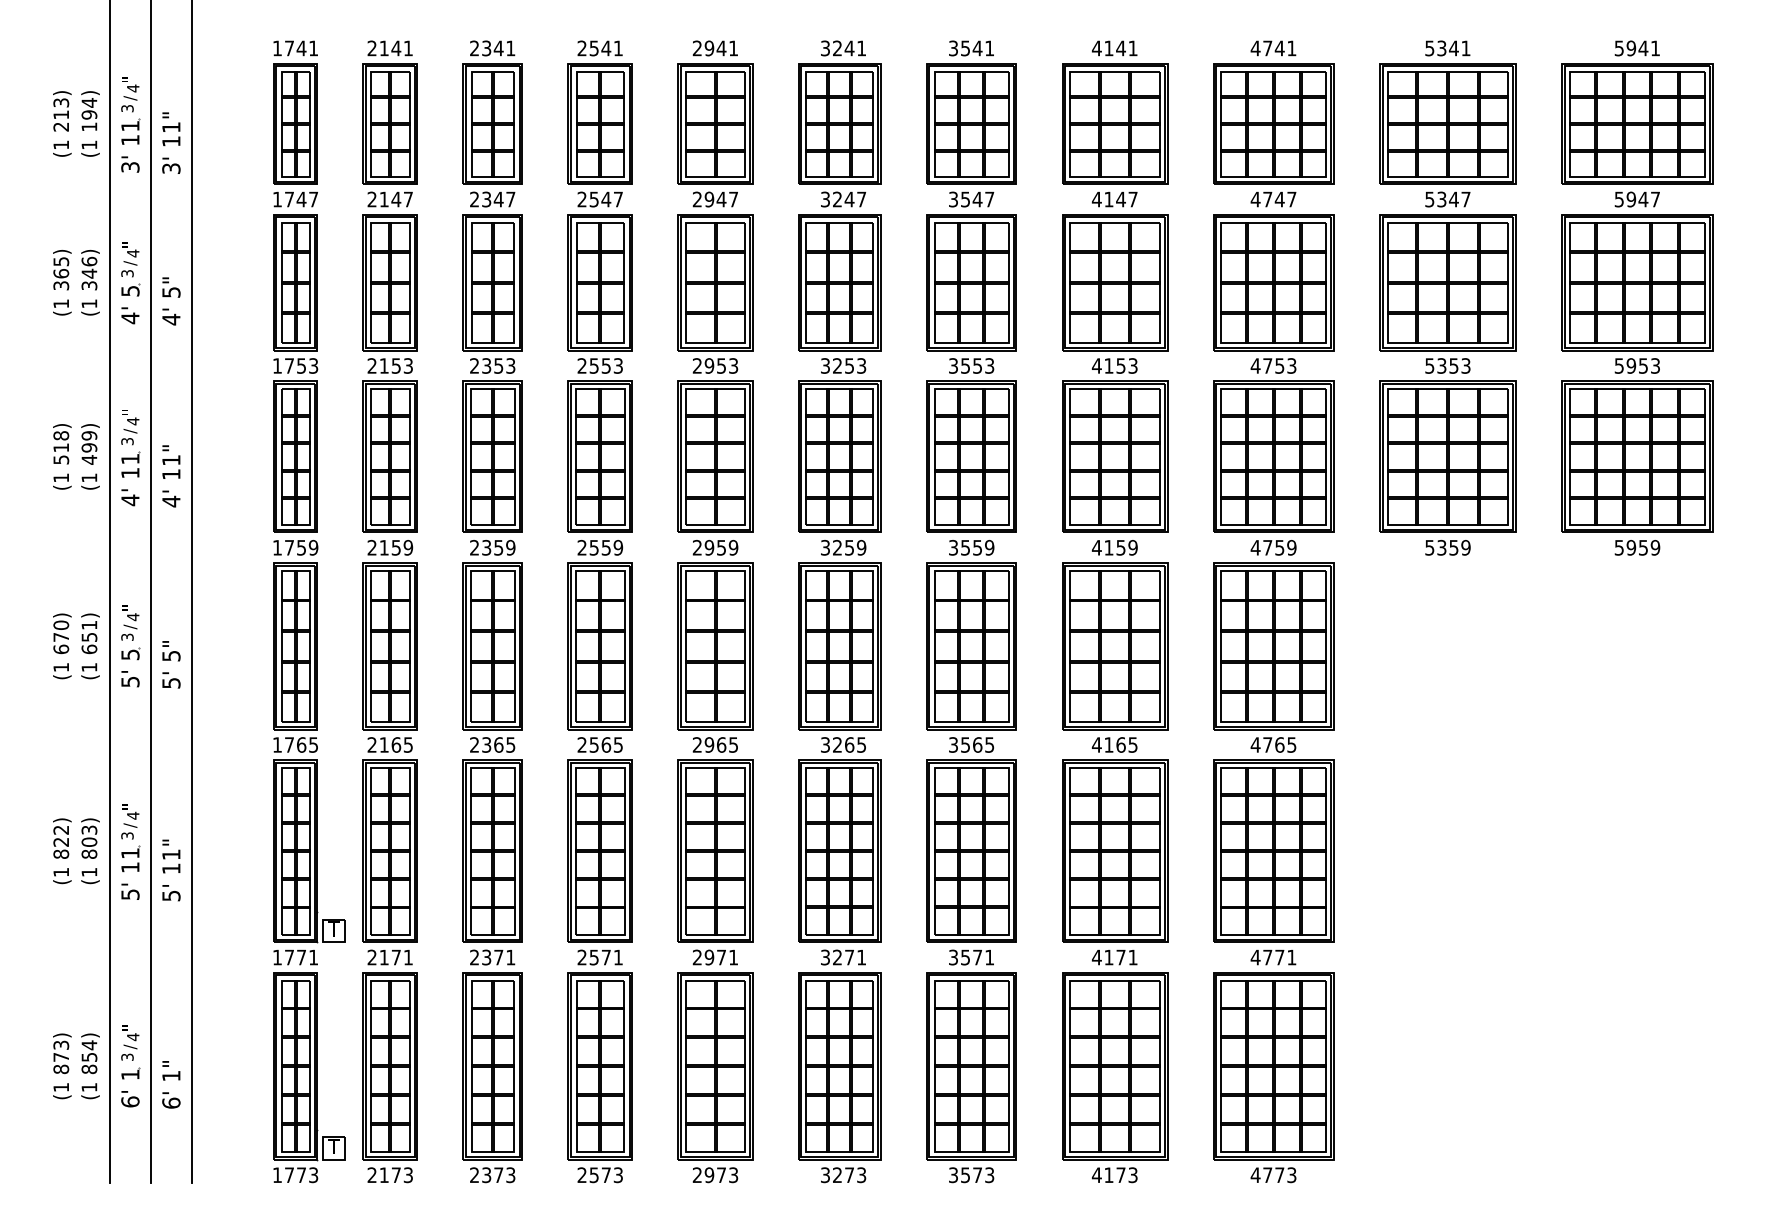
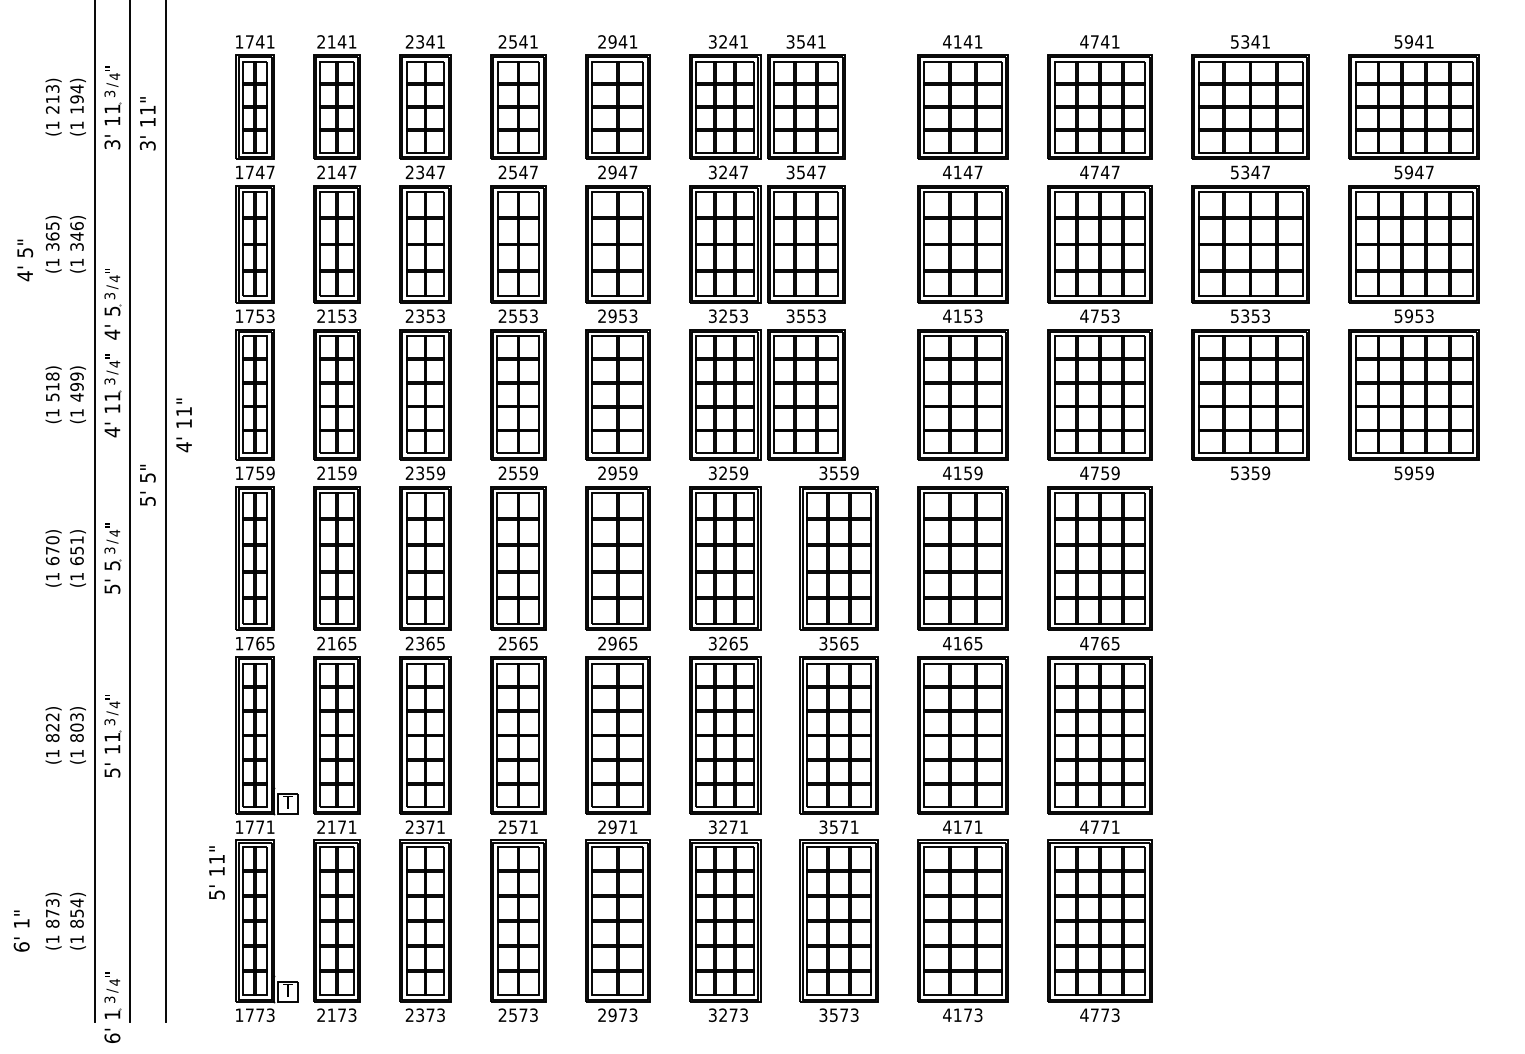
part: (130, 283) -> (112, 304), moved
part: (971, 286) -> (806, 247), moved
text: (171, 301) -> (25, 260), moved
text: (171, 476) -> (184, 425), moved
text: (171, 664) -> (147, 485), moved
text: (171, 870) -> (217, 872), moved
part: (132, 1060) -> (114, 1002), moved
text: (171, 1084) -> (21, 930), moved

